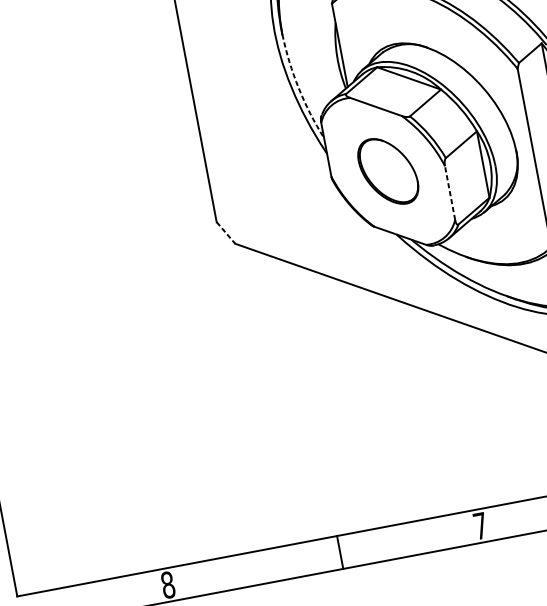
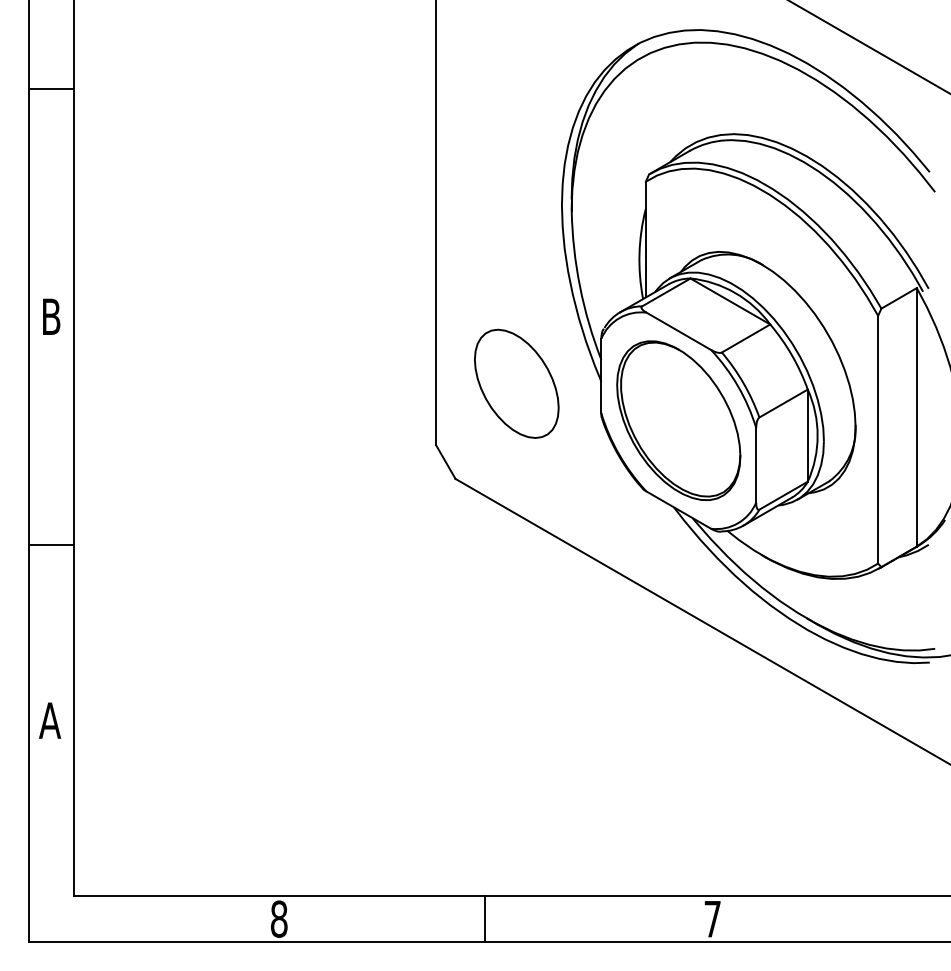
arc: (299, 88) -> (580, 286), dashed -> solid
part: (266, 166) -> (516, 383), added
part: (387, 171) -> (678, 420), size x1.67
line: (450, 192) -> (756, 464), dashed -> solid
line: (226, 233) -> (446, 462), dashed -> solid
line: (340, 552) -> (485, 918), moved

